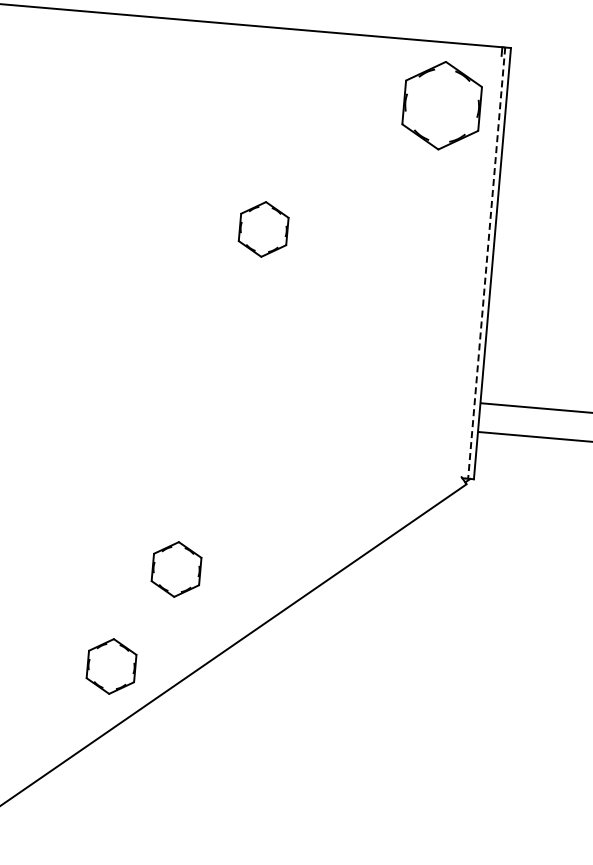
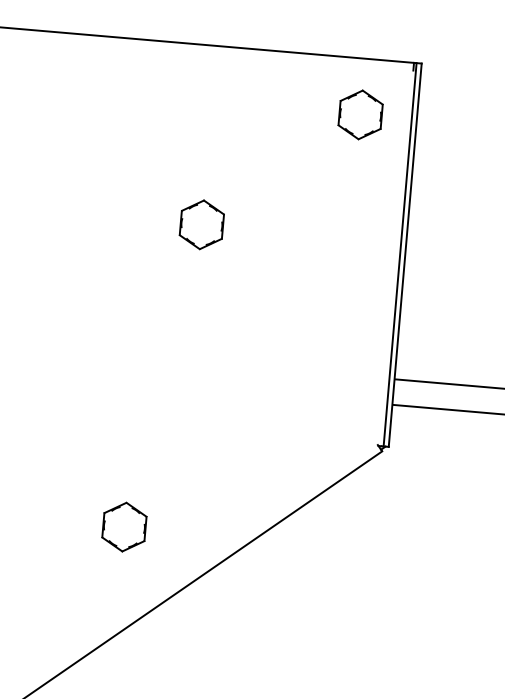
part: (442, 105) -> (360, 114), size x0.62
line: (486, 263) -> (399, 255), dashed -> solid
part: (111, 666) -> (66, 613), removed

